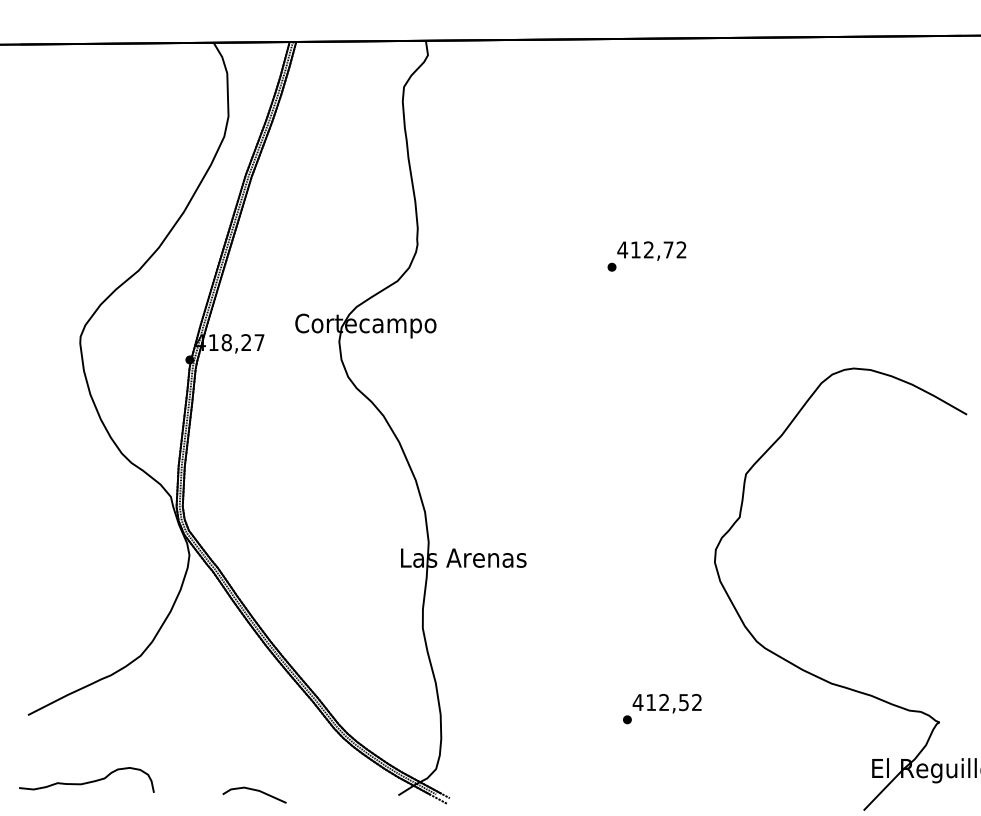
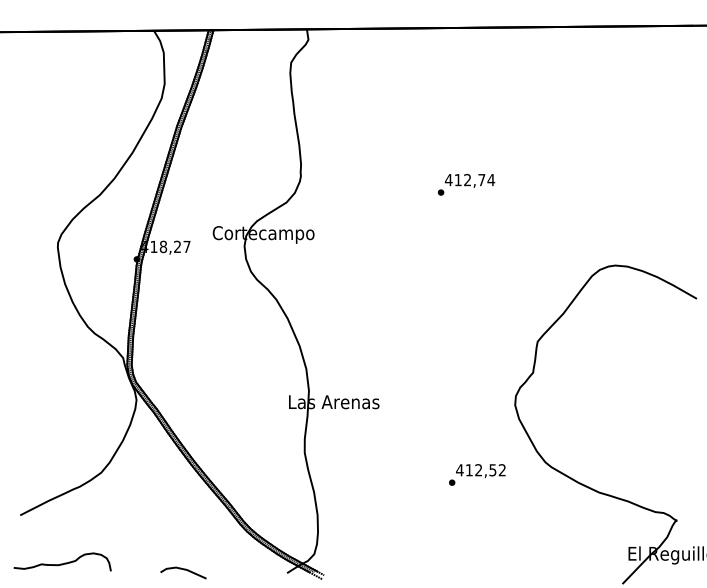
text: (681, 250) -> (491, 180), 412,72 -> 412,74
text: (662, 708) -> (477, 474), moved

